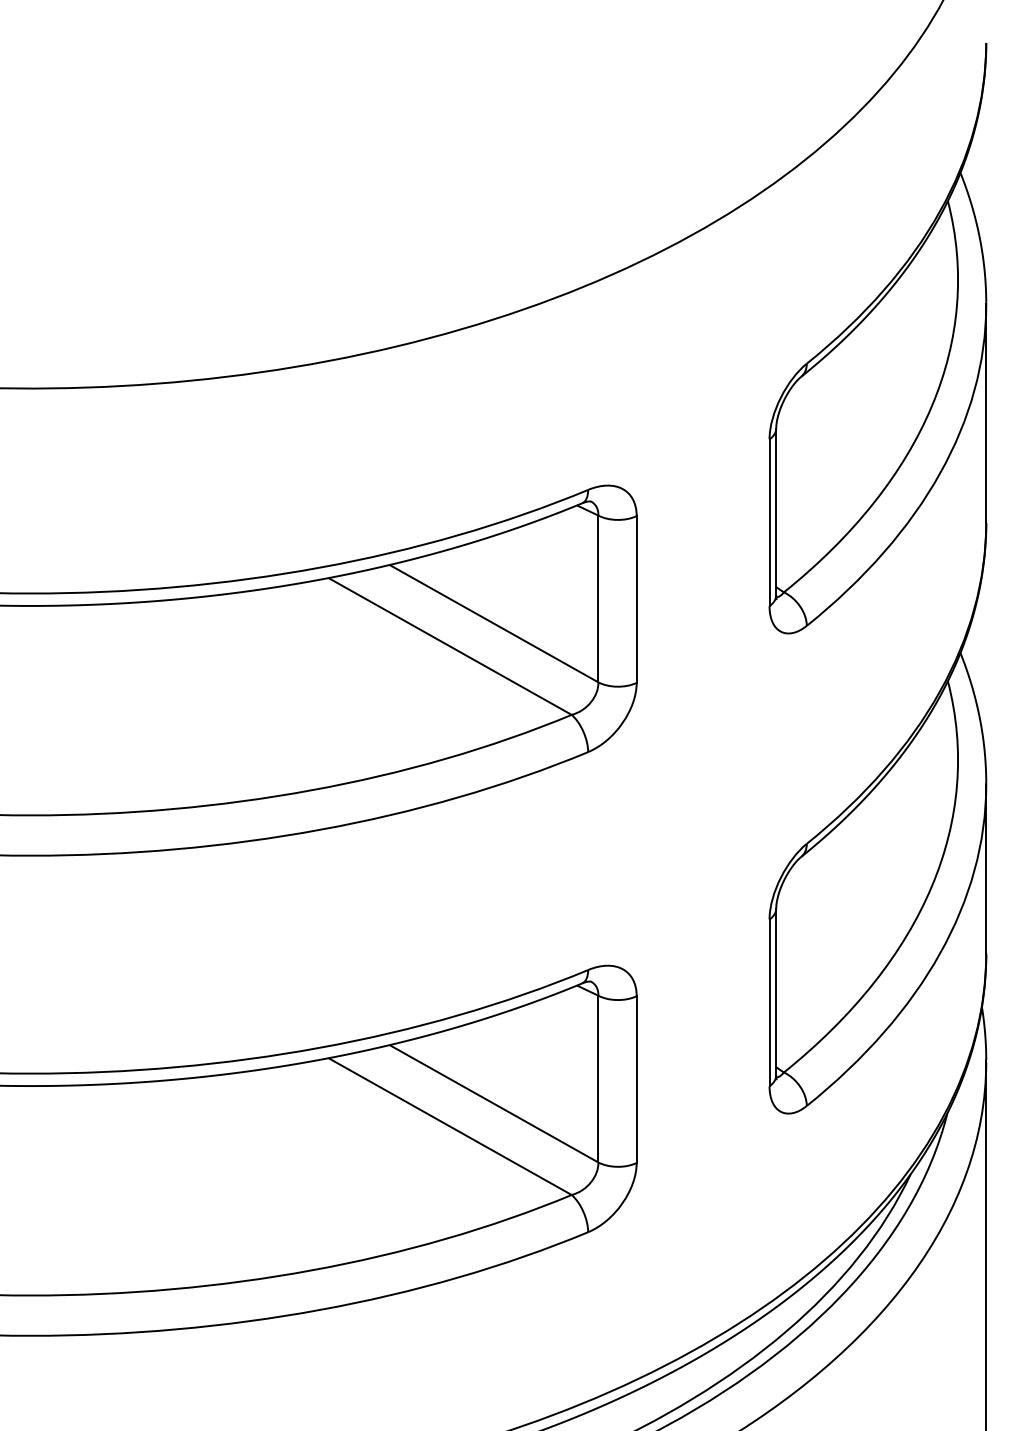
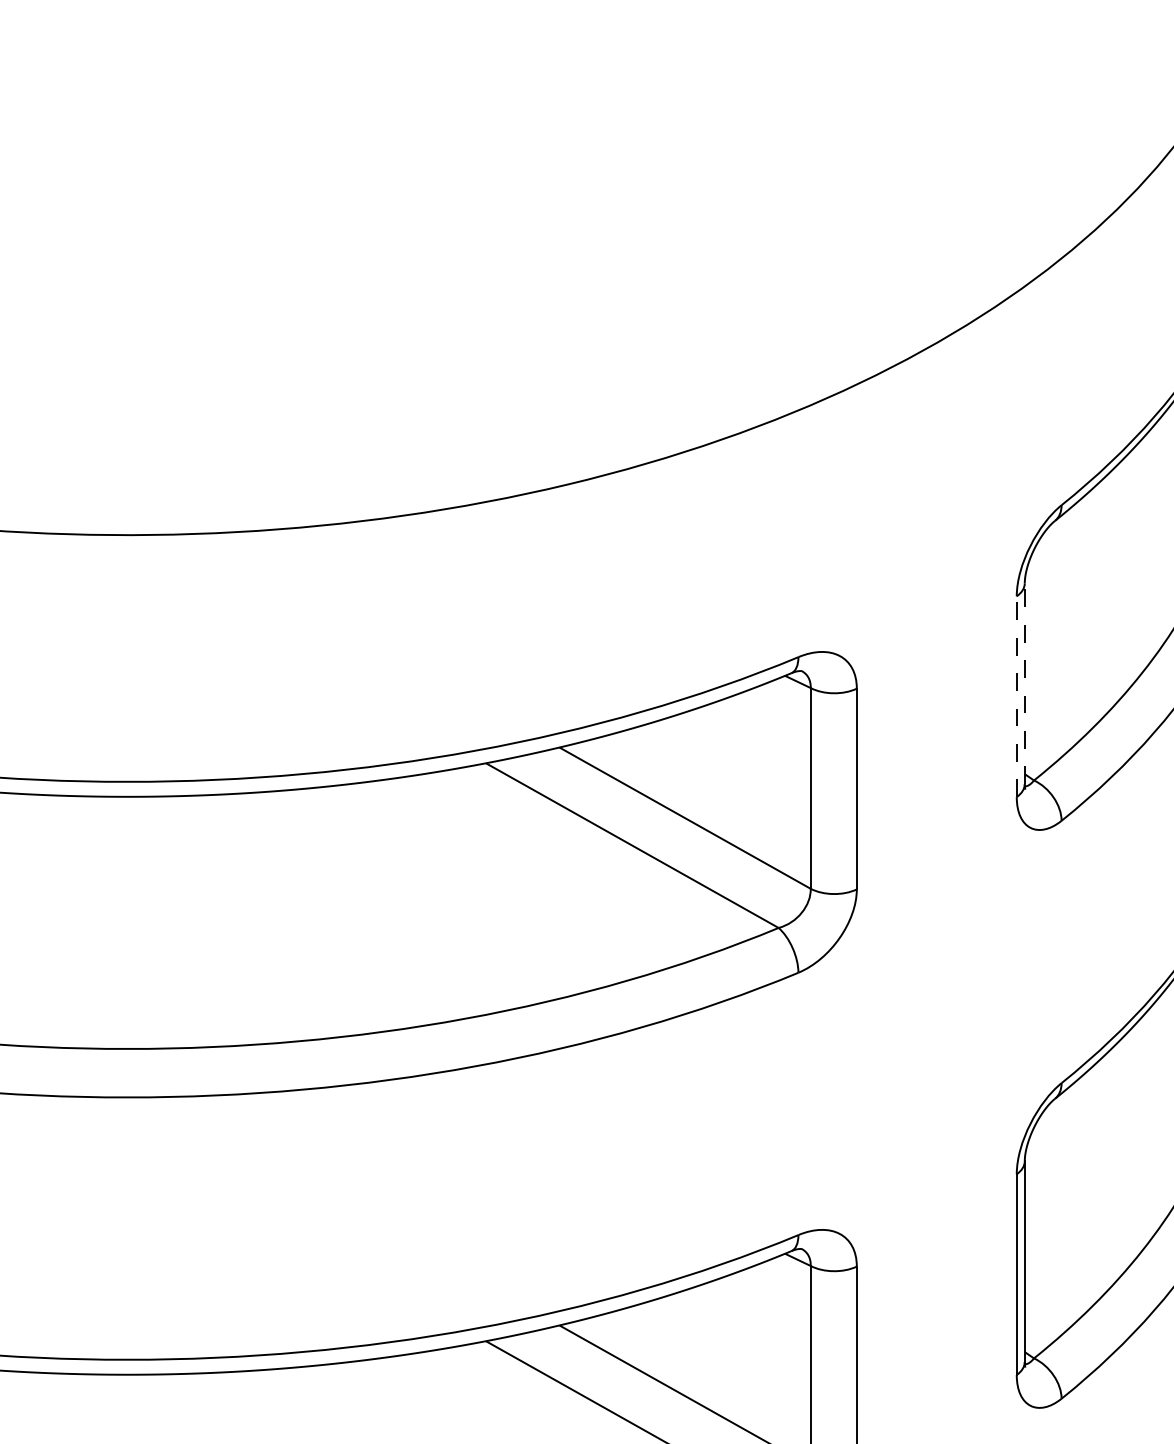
line: (776, 511) -> (1025, 683), solid -> dashed
line: (769, 522) -> (1016, 696), solid -> dashed

